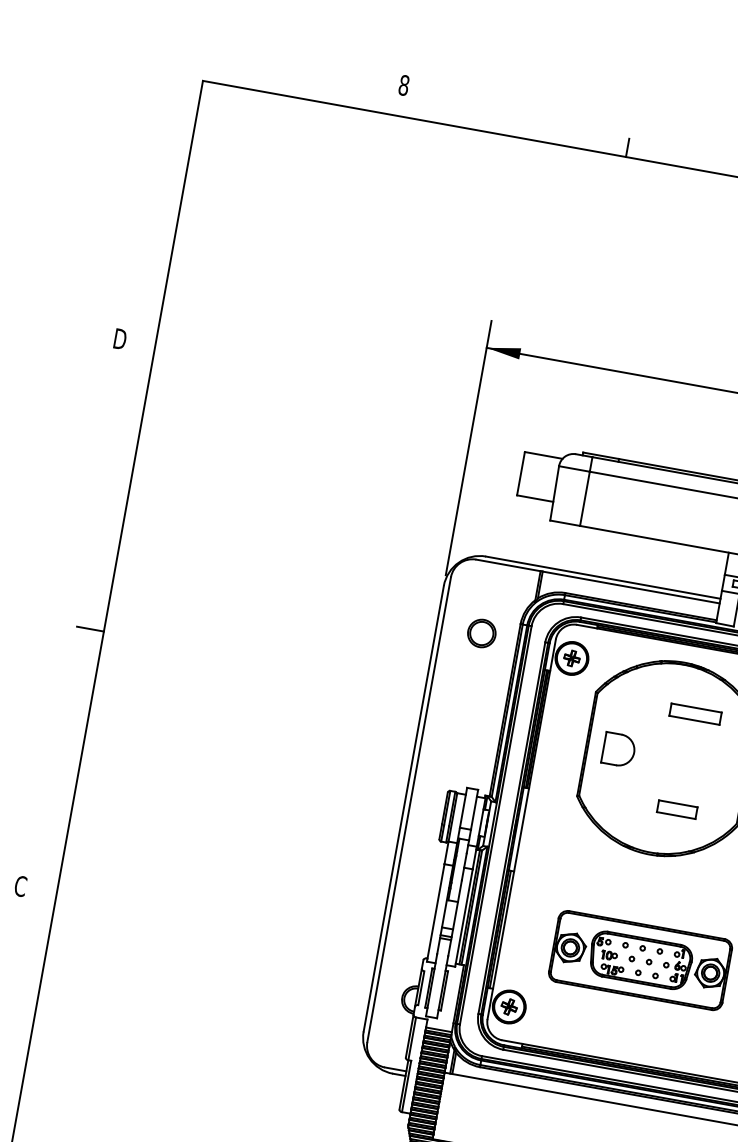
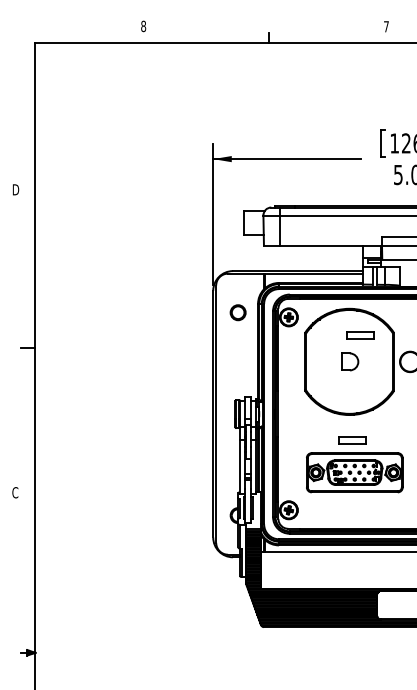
part: (620, 749) -> (350, 361), moved
part: (676, 809) -> (359, 388), removed
part: (646, 901) -> (352, 440), added

